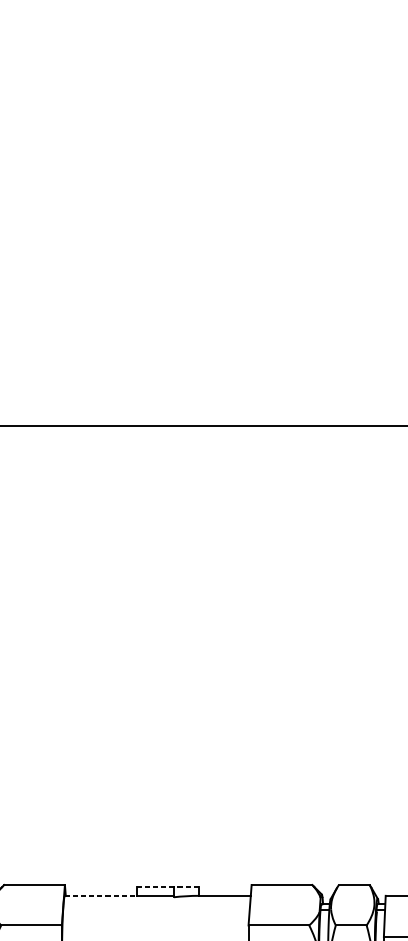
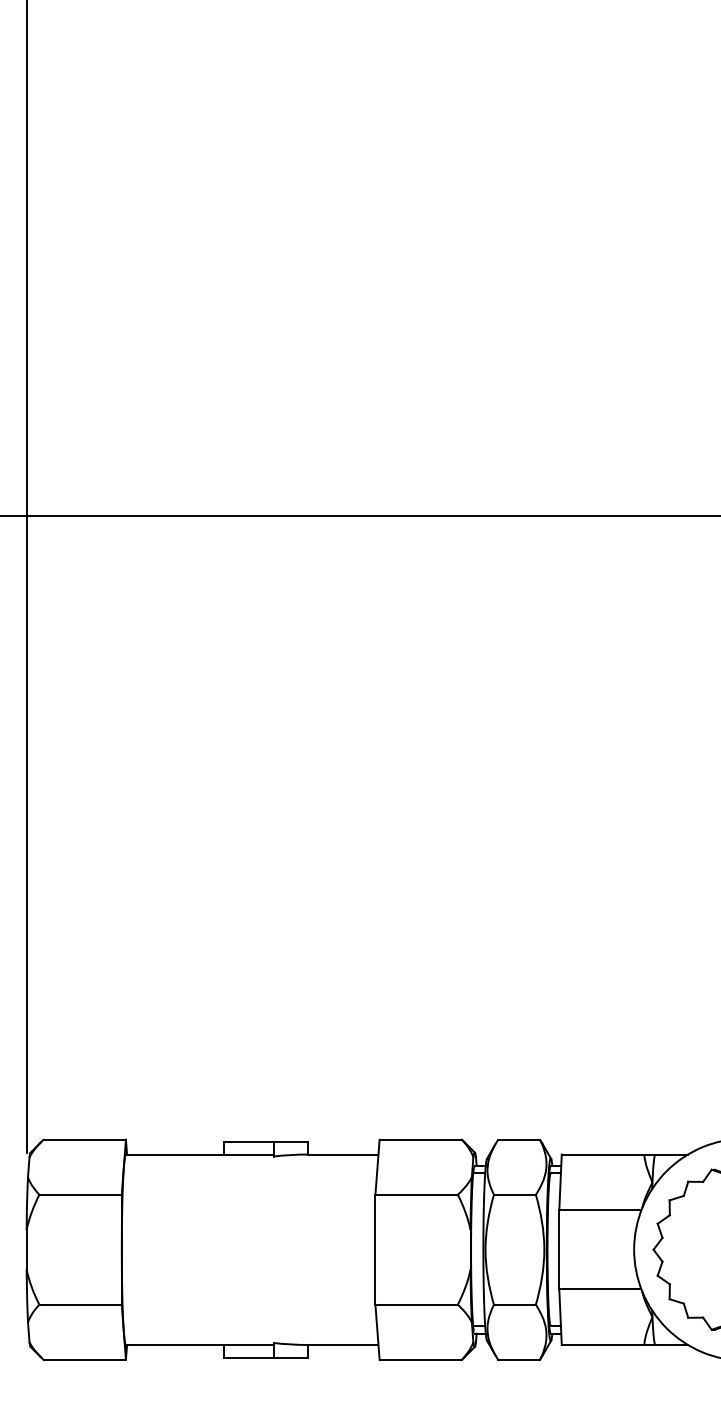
line: (168, 886) -> (266, 1141), dashed -> solid
line: (100, 895) -> (174, 1154), dashed -> solid

